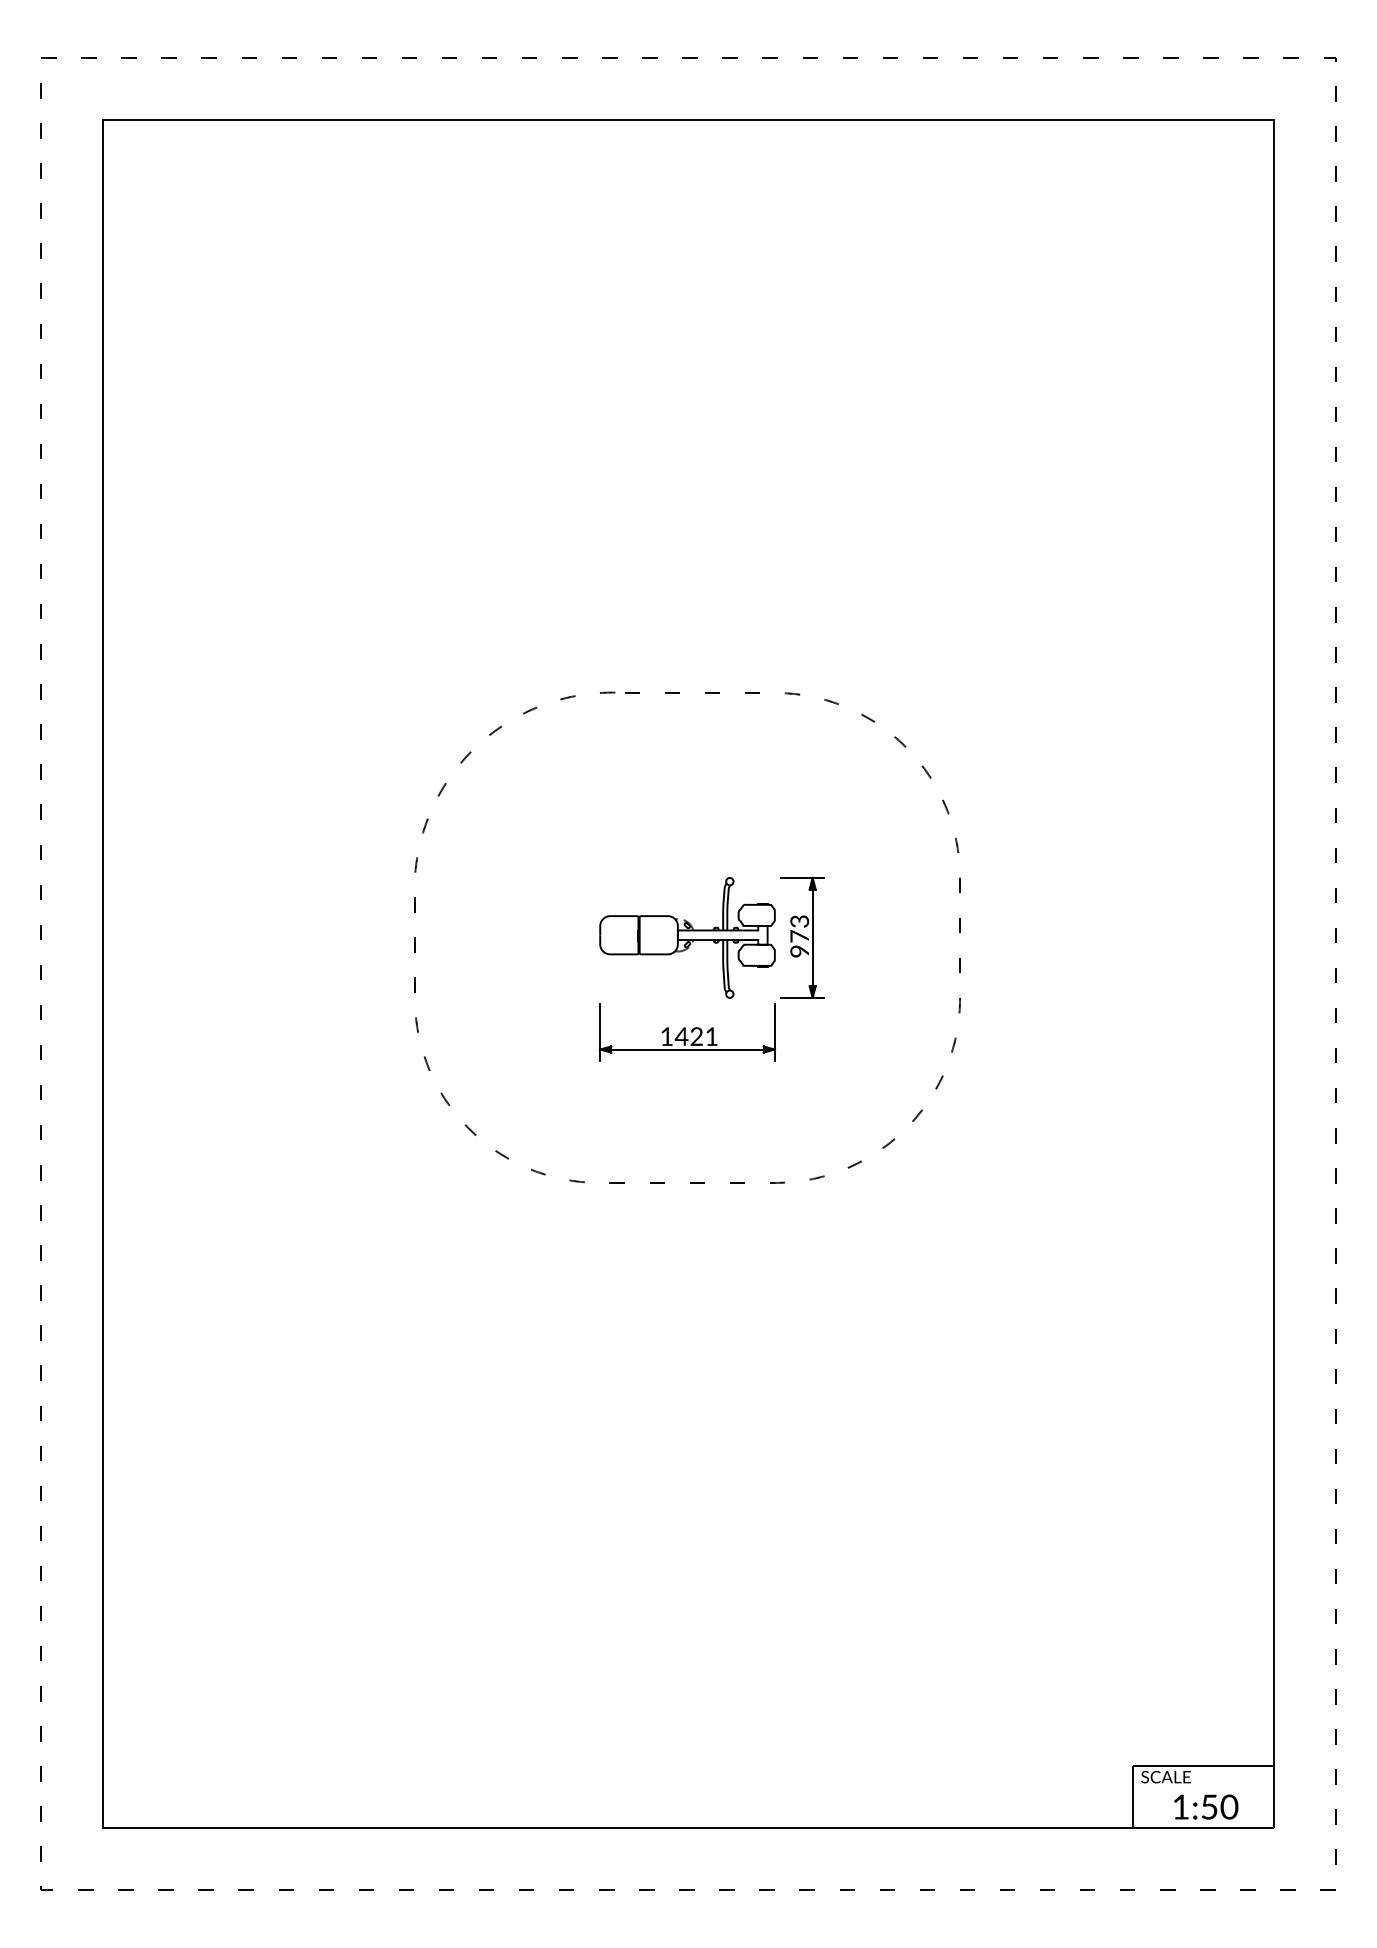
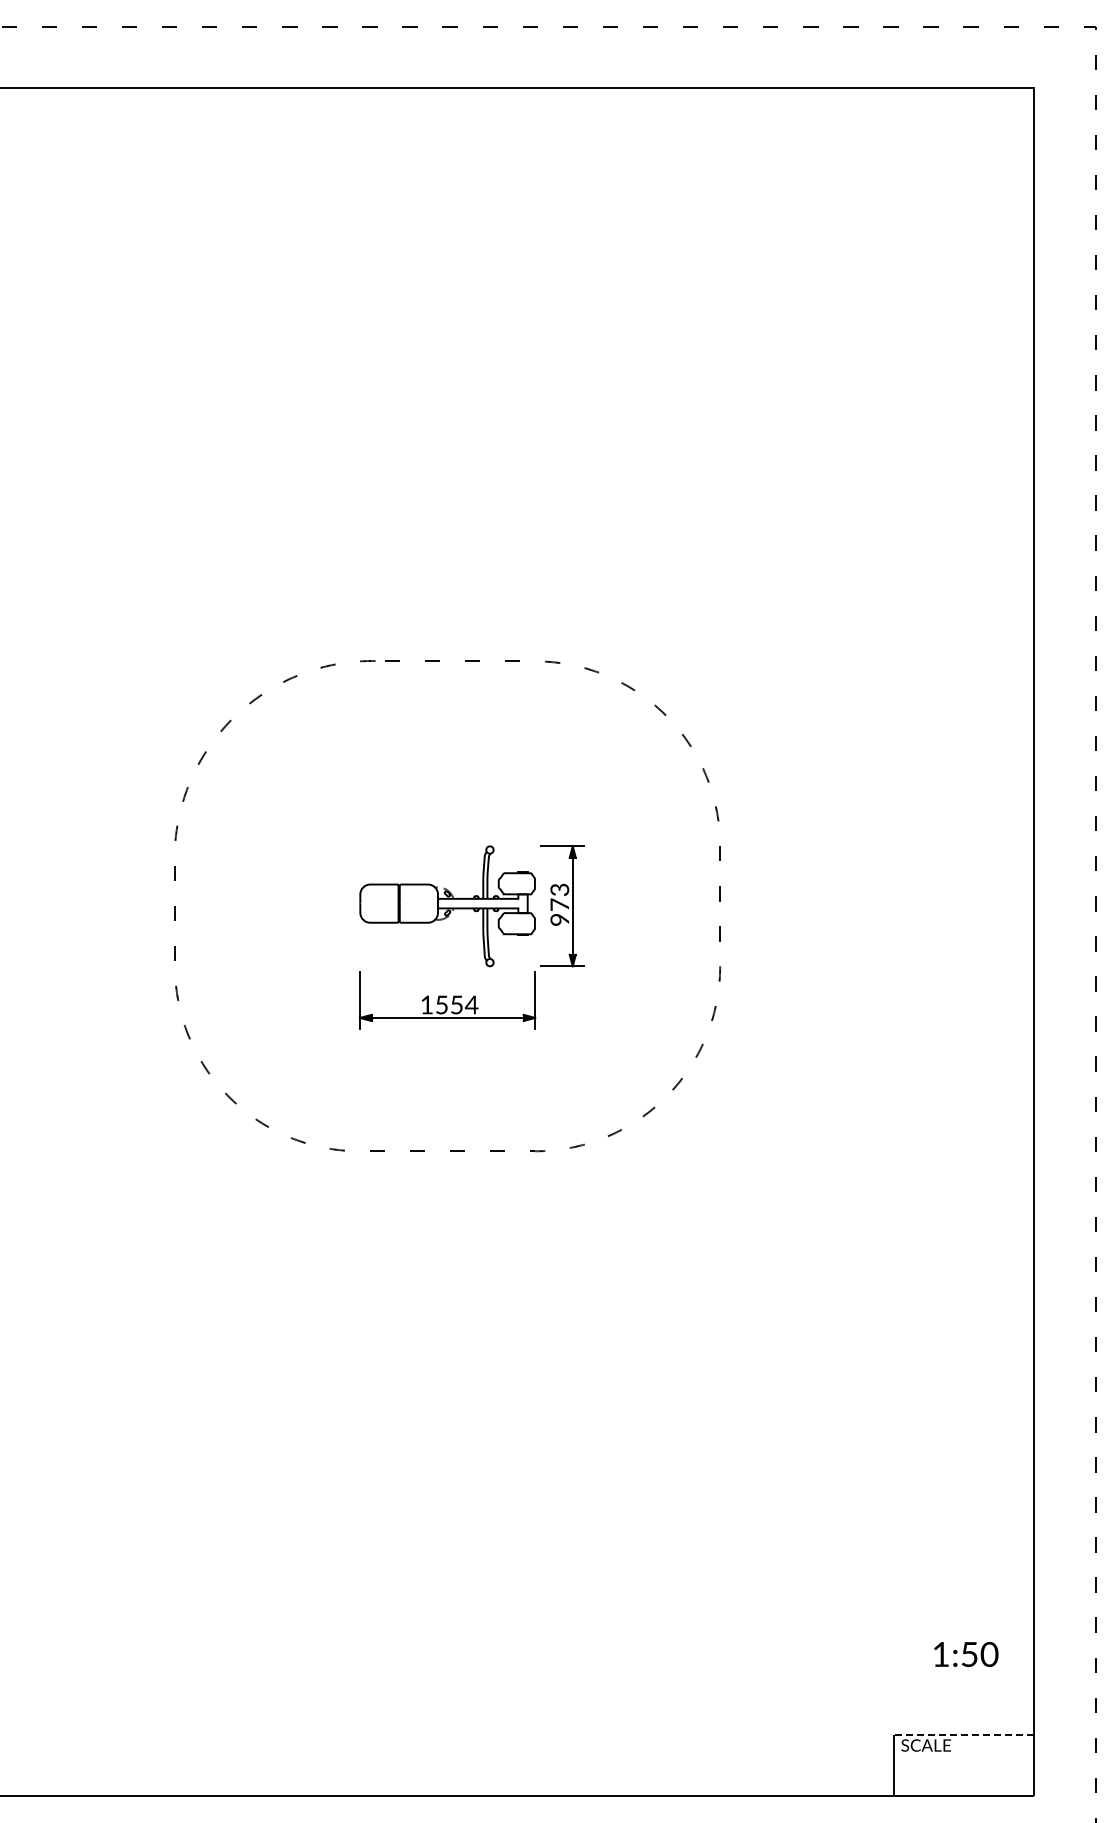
text: (696, 1036) -> (456, 1004), 1421 -> 1554
line: (1203, 1766) -> (963, 1734), solid -> dashed
text: (1206, 1806) -> (966, 1653), moved

